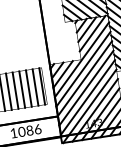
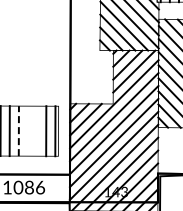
line: (29, 88) -> (37, 131), removed
line: (21, 89) -> (27, 131), removed
line: (15, 90) -> (18, 131), solid -> dashed

